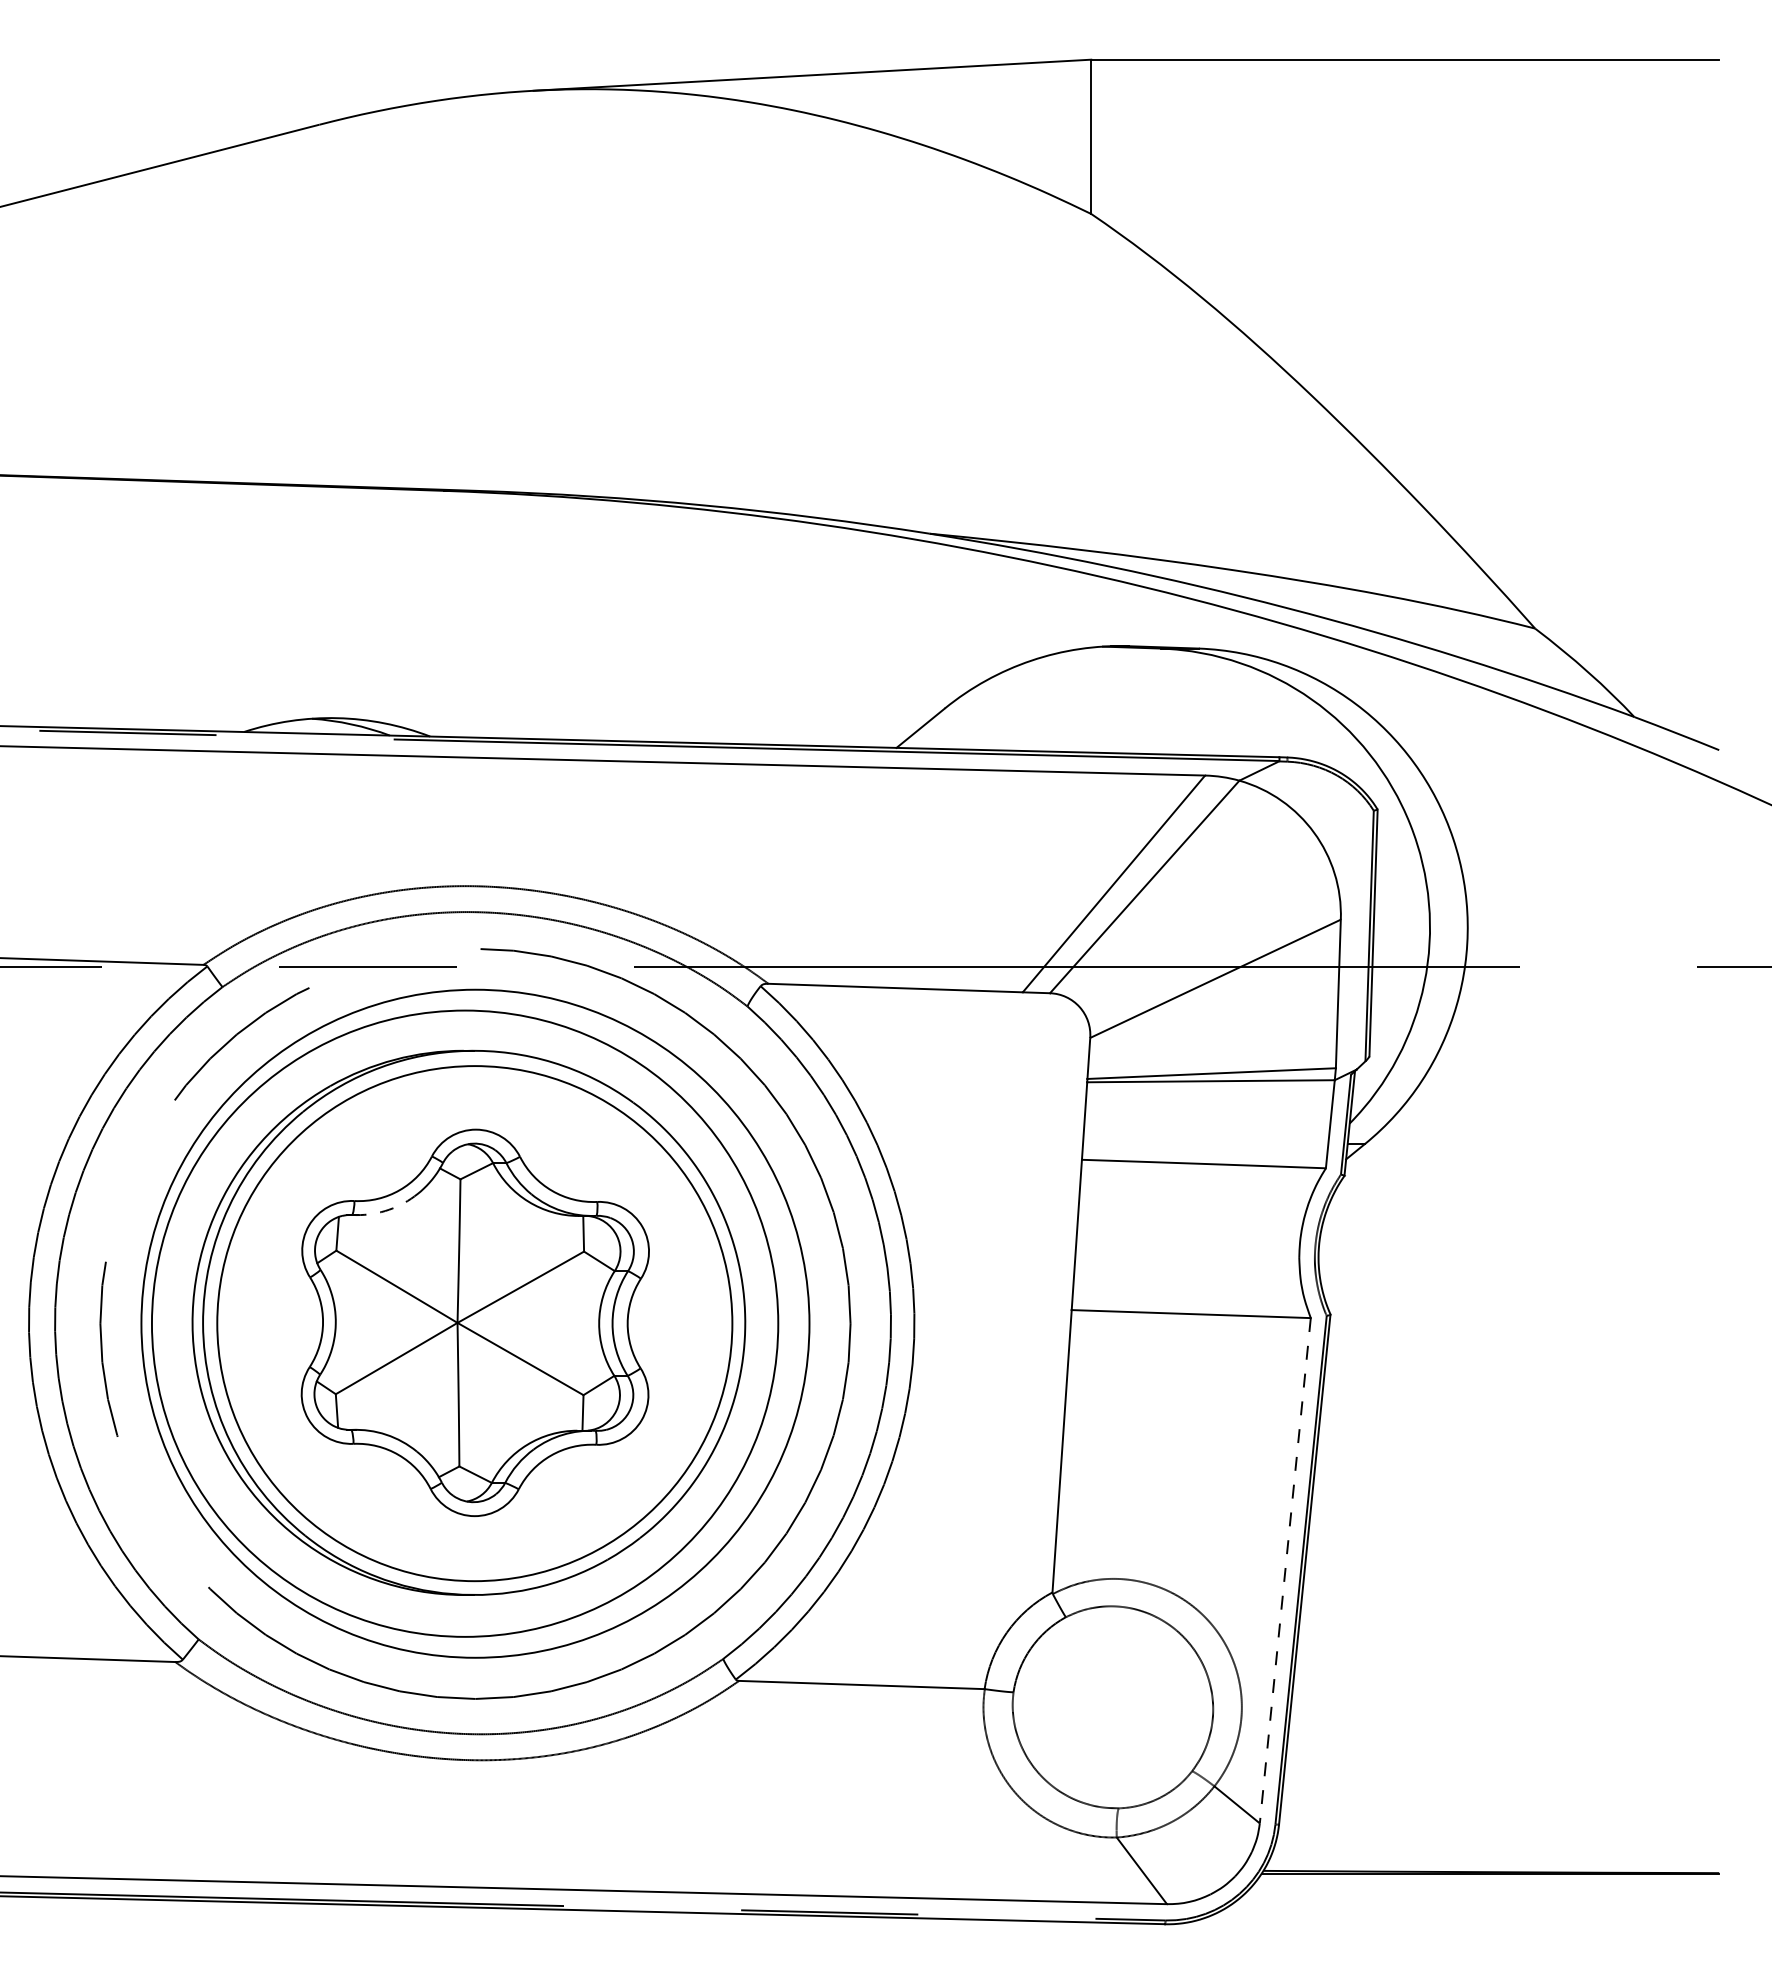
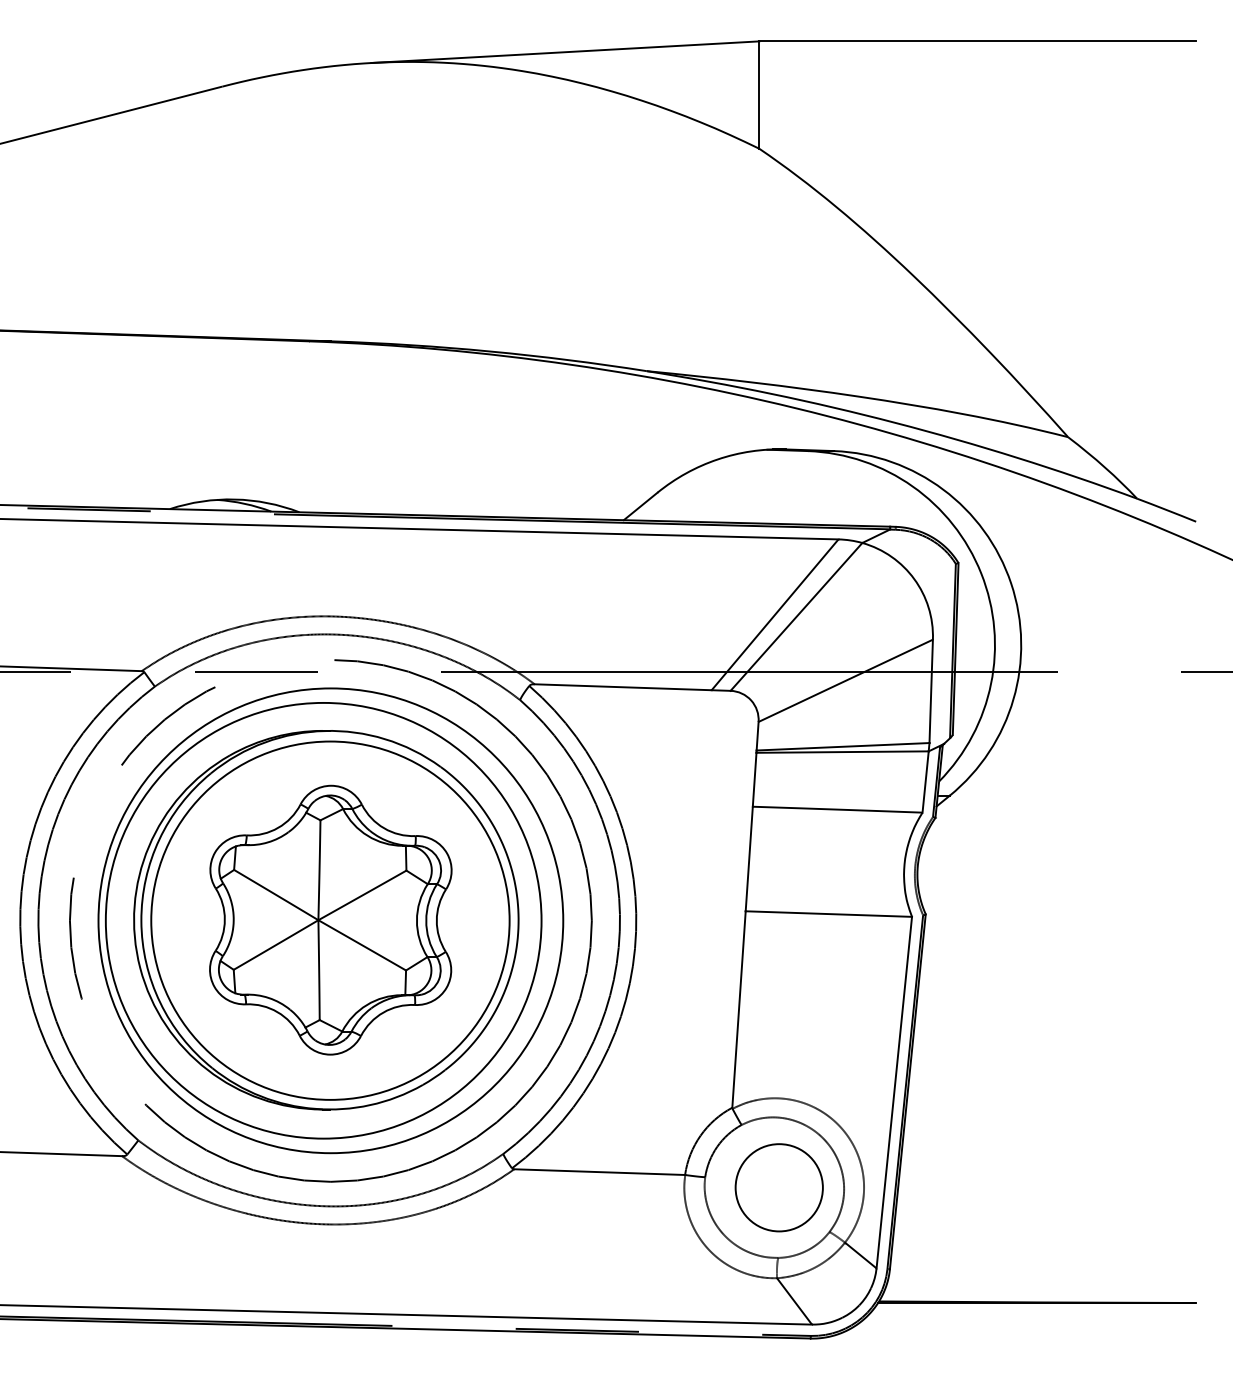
arc: (385, 1211) -> (268, 842), dashed -> solid
line: (1285, 1570) -> (894, 1092), dashed -> solid
circle: (1118, 1707) -> (778, 1187), added

